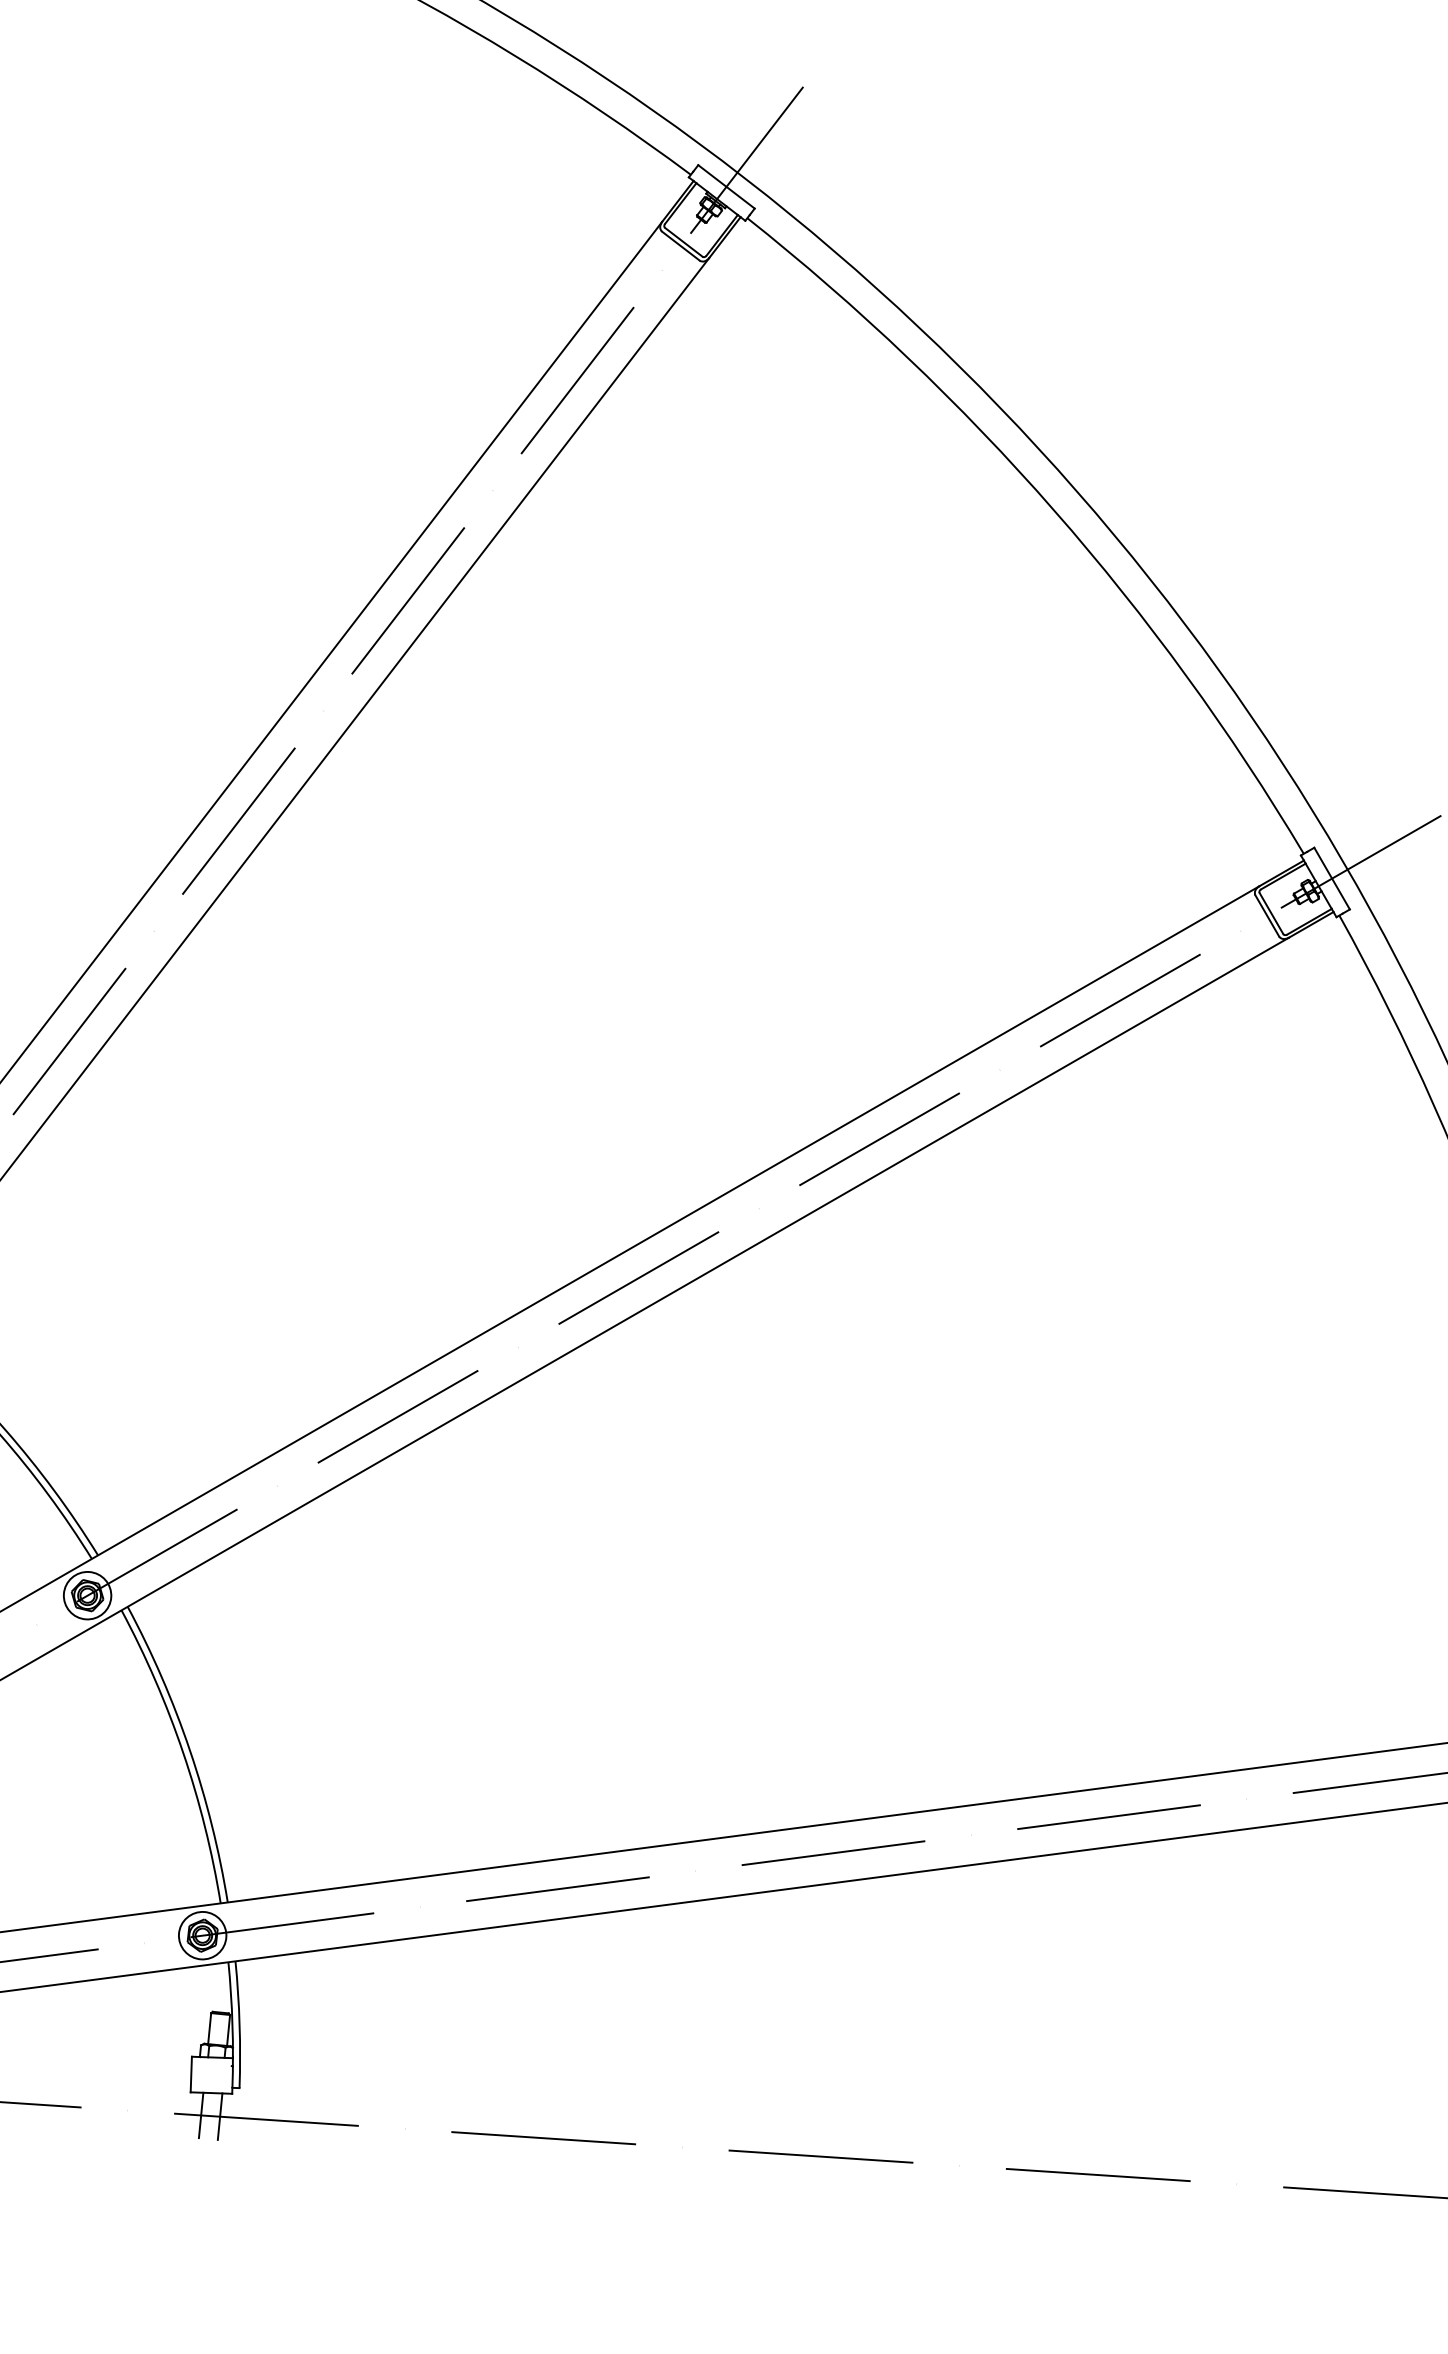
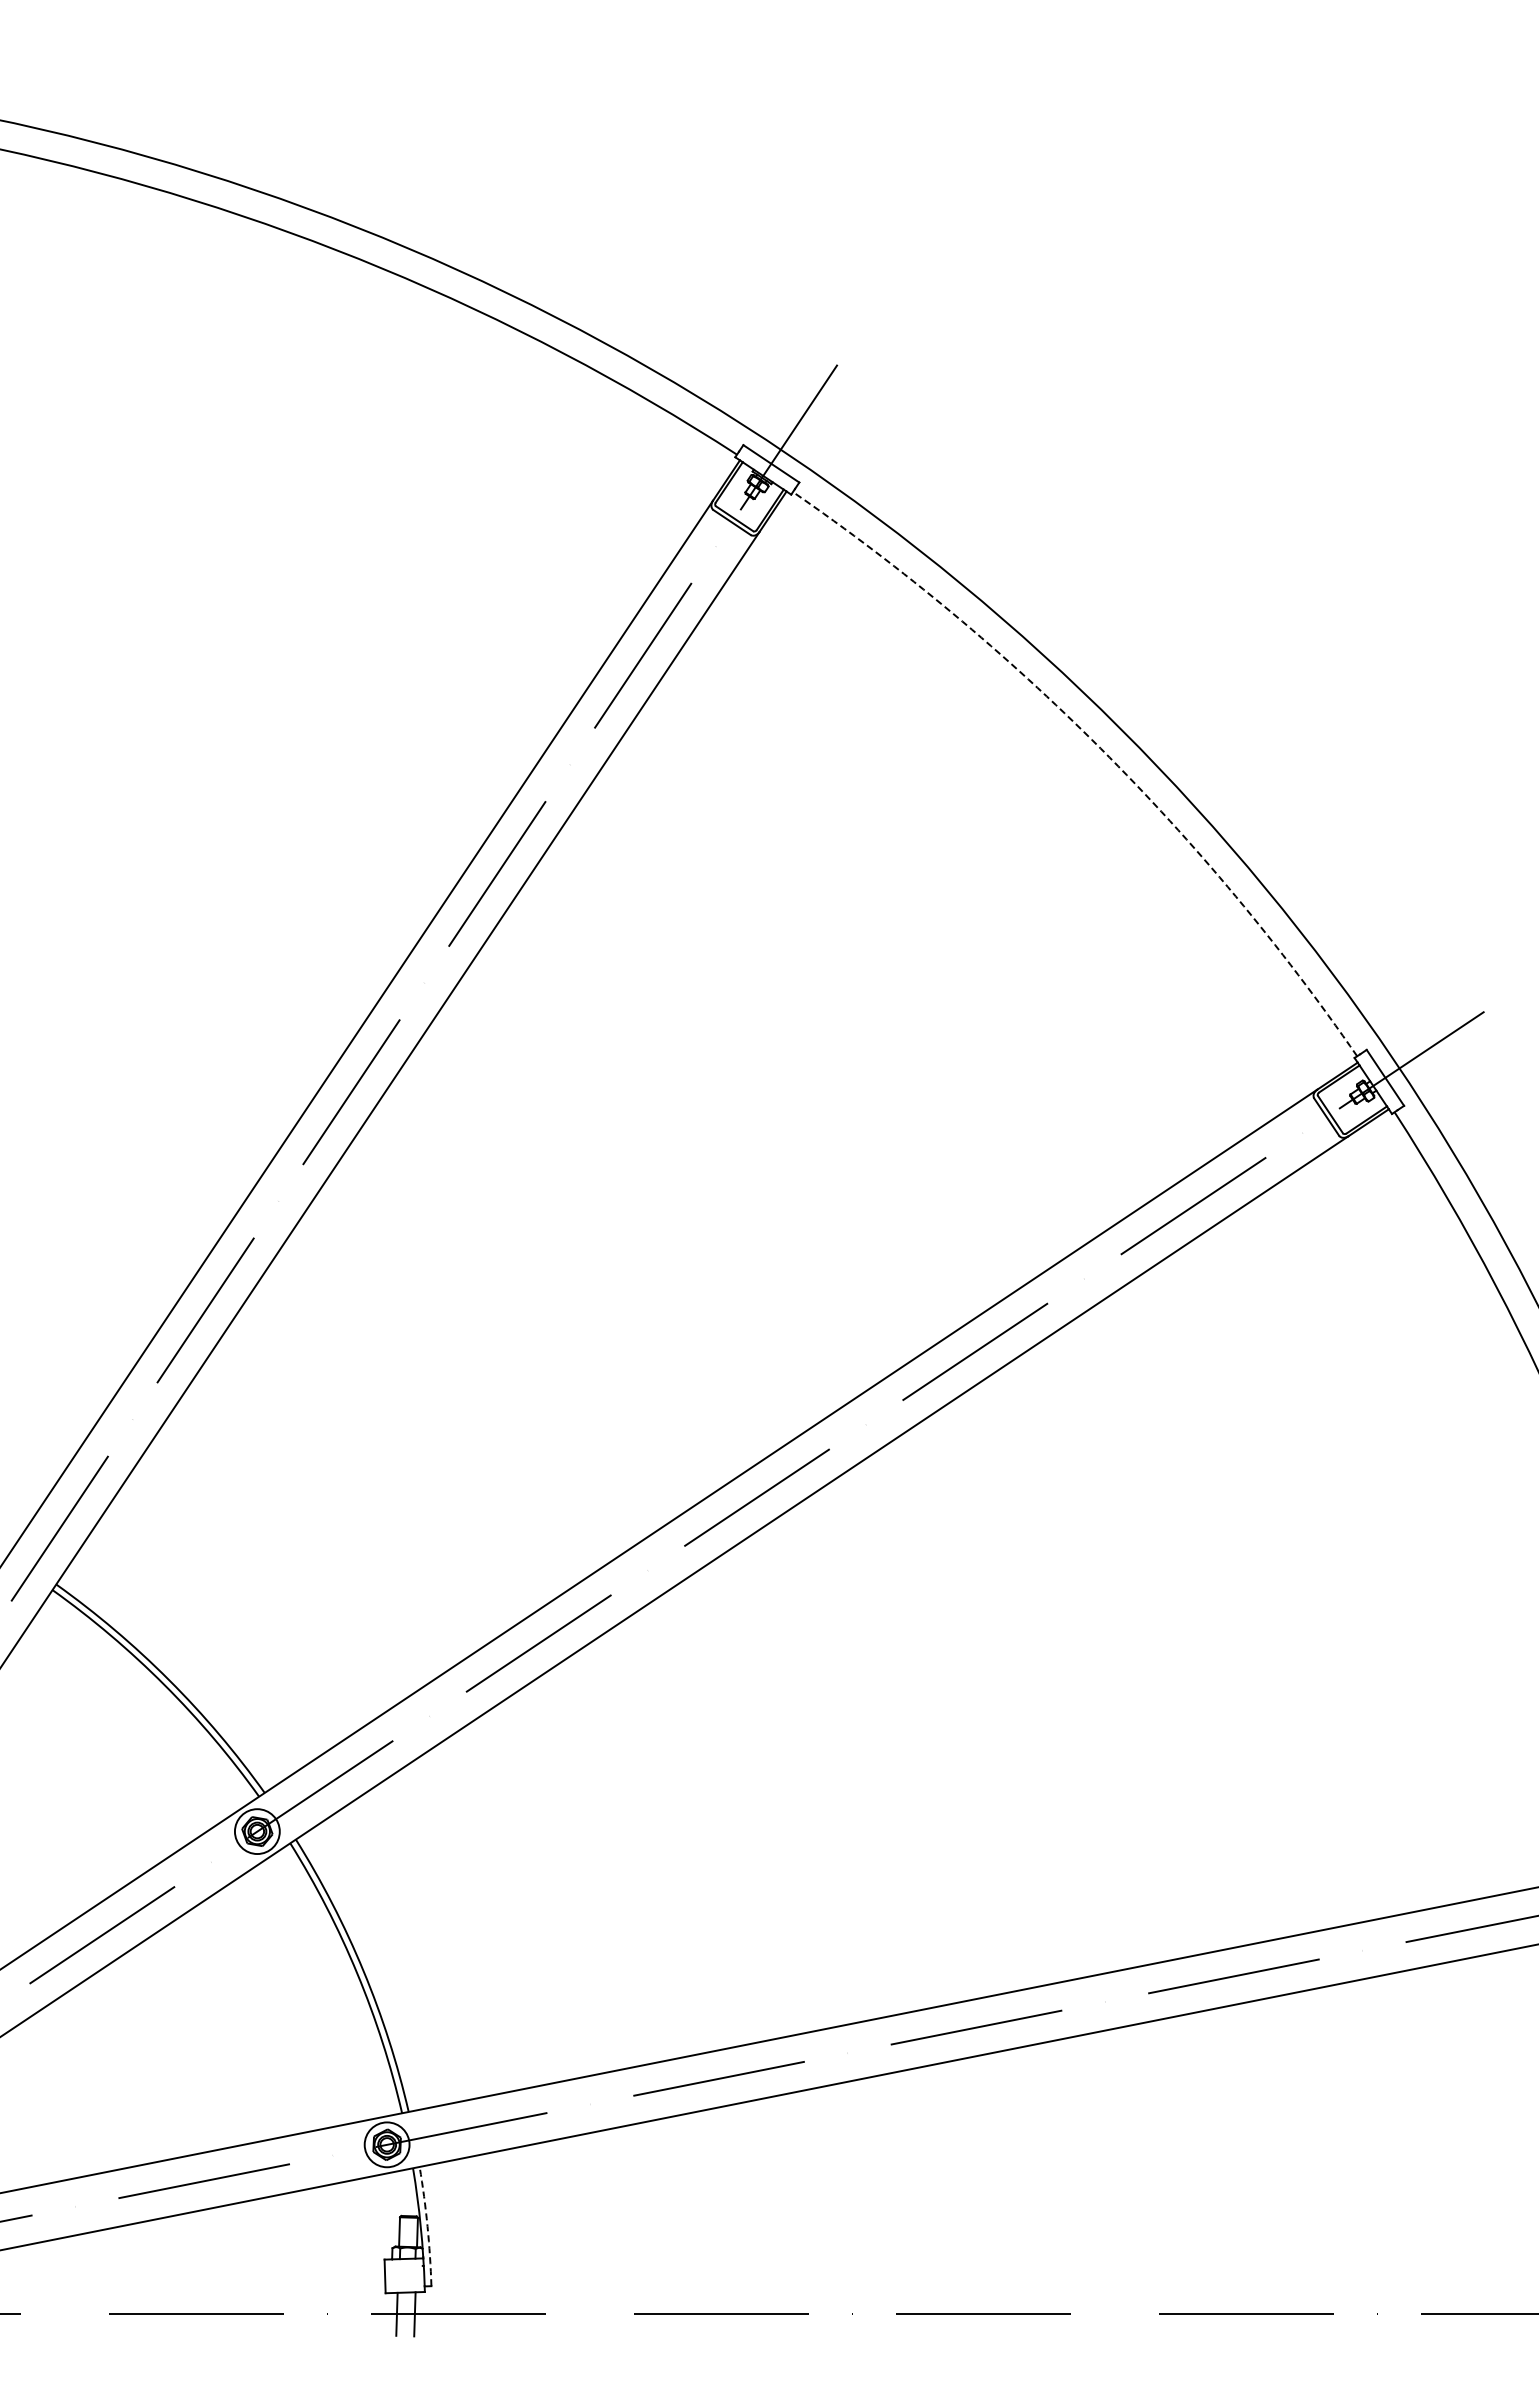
arc: (1054, 510) -> (1100, 748), solid -> dashed
arc: (239, 2024) -> (427, 2226), solid -> dashed

